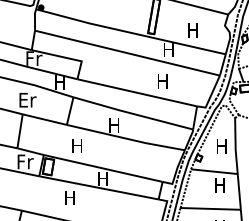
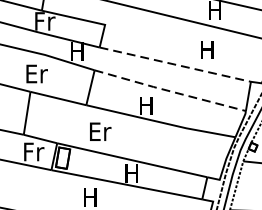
line: (137, 92) -> (175, 64), solid -> dashed
line: (132, 113) -> (169, 90), solid -> dashed
text: (77, 145) -> (99, 131), H -> Er

